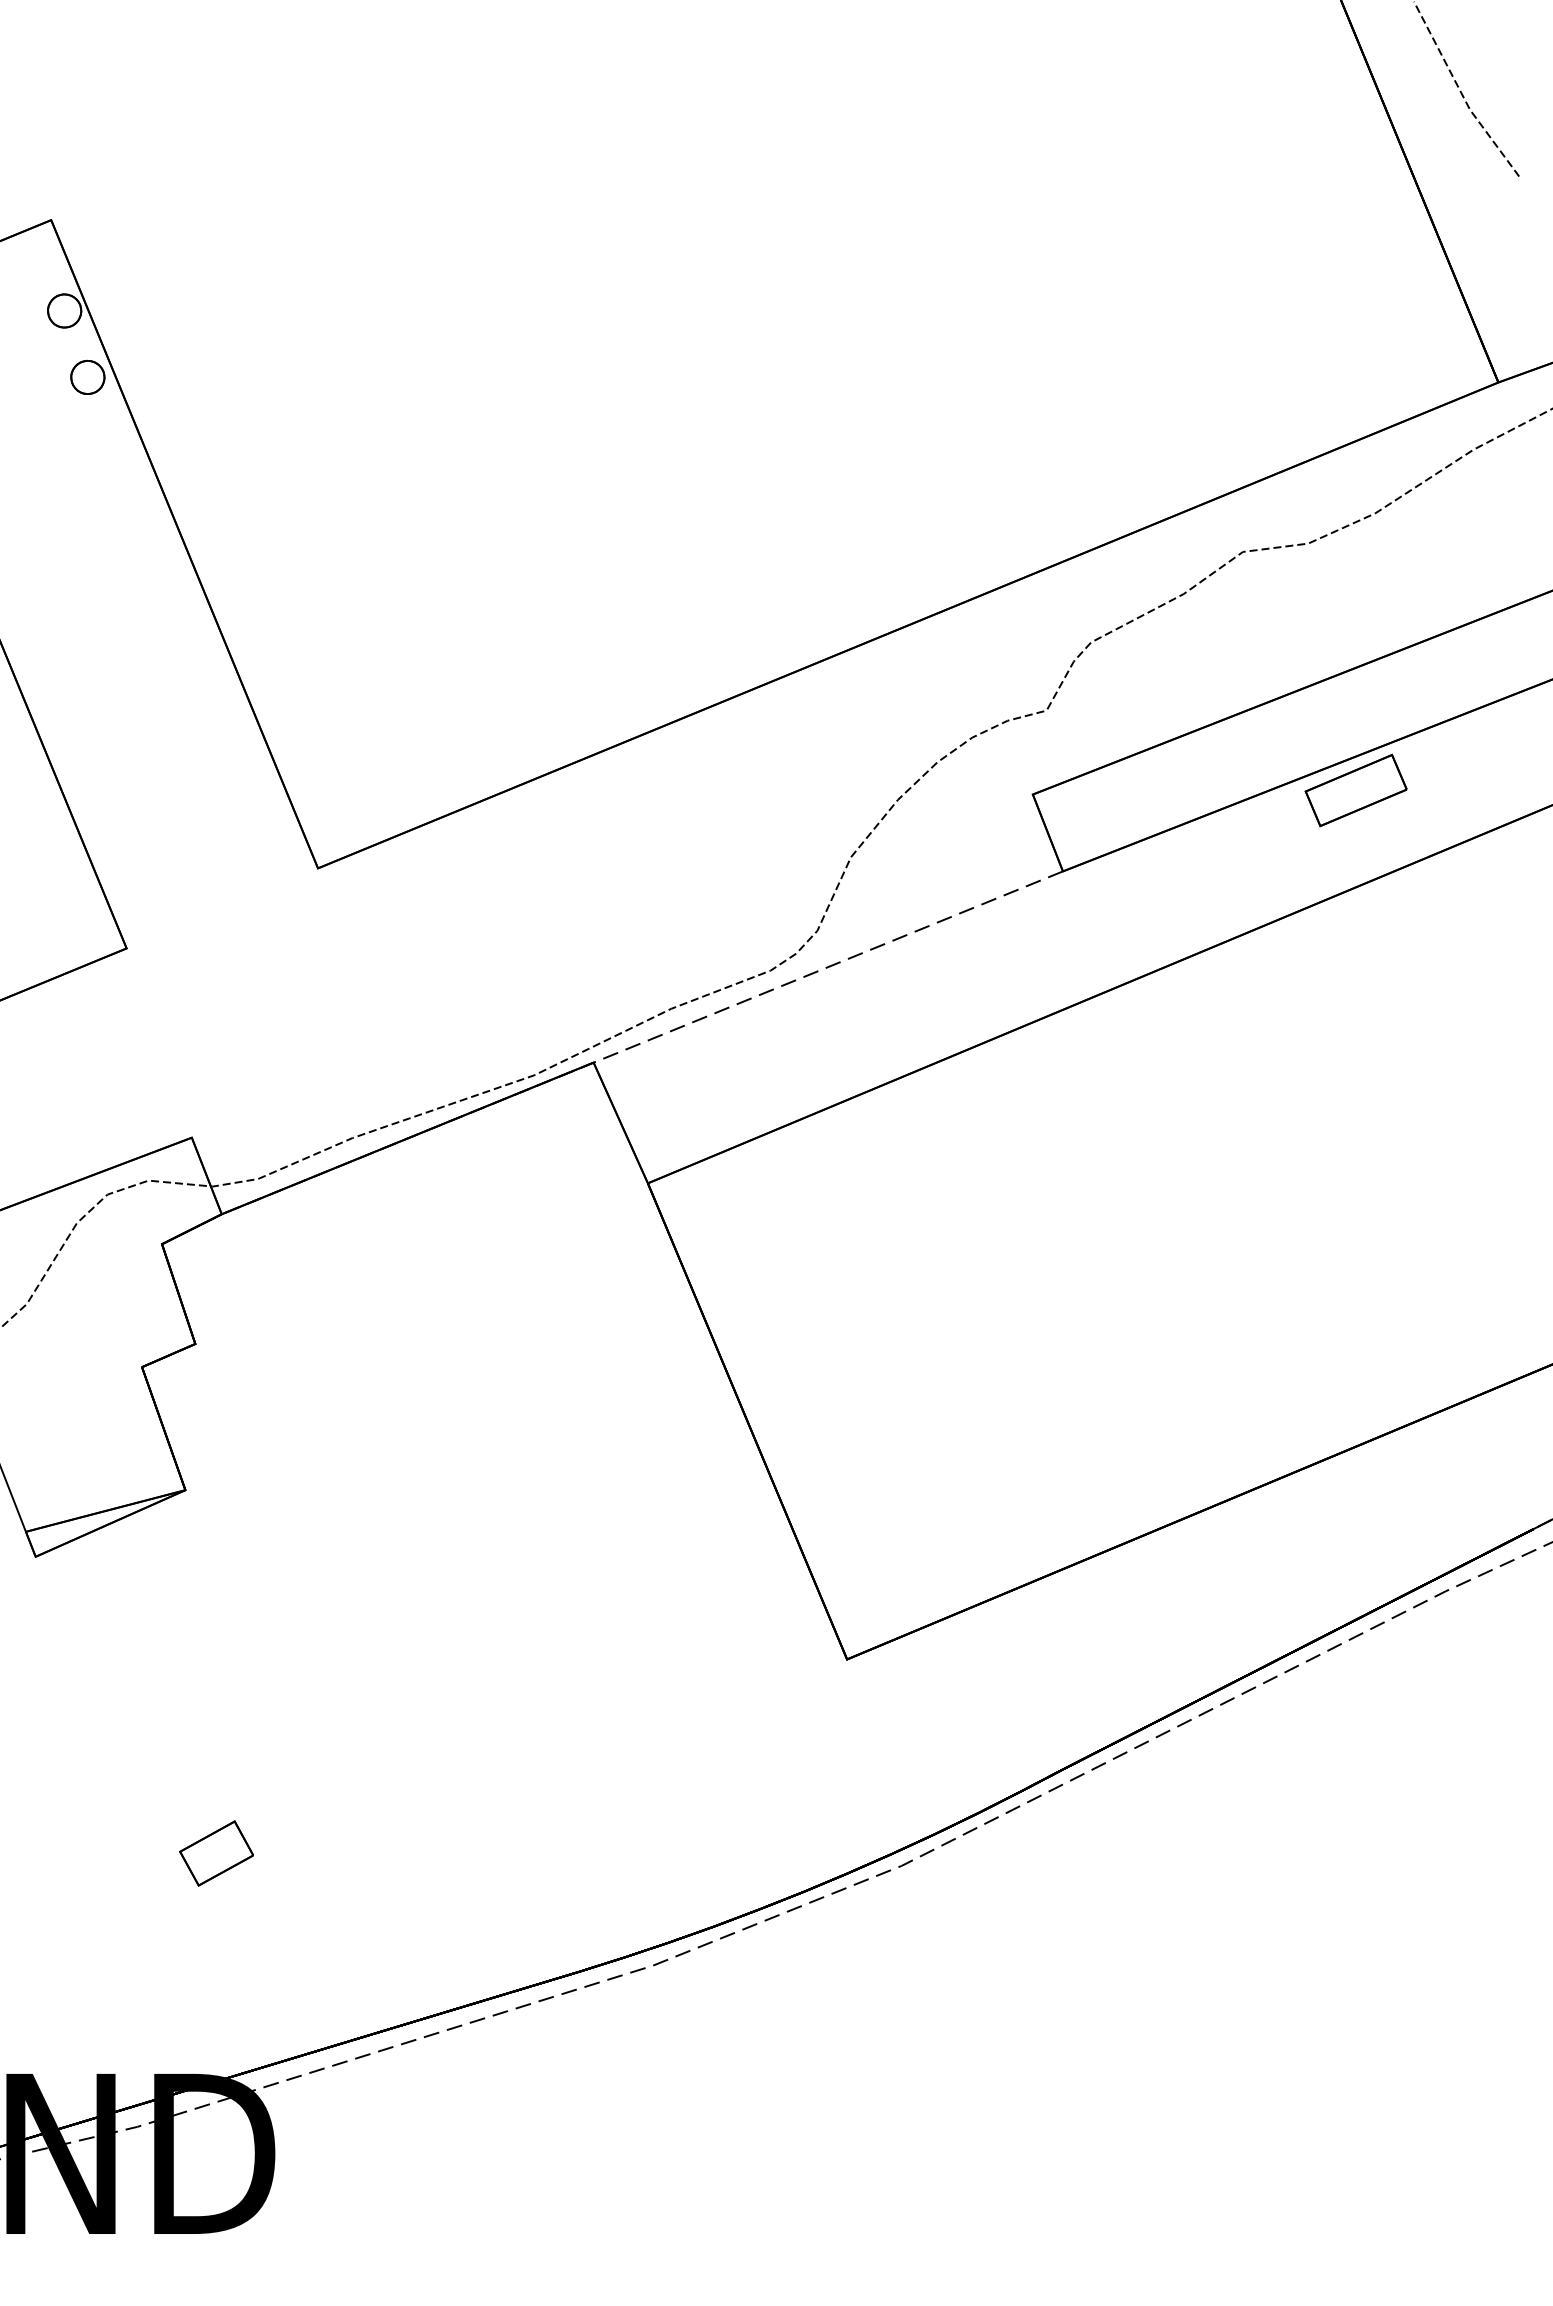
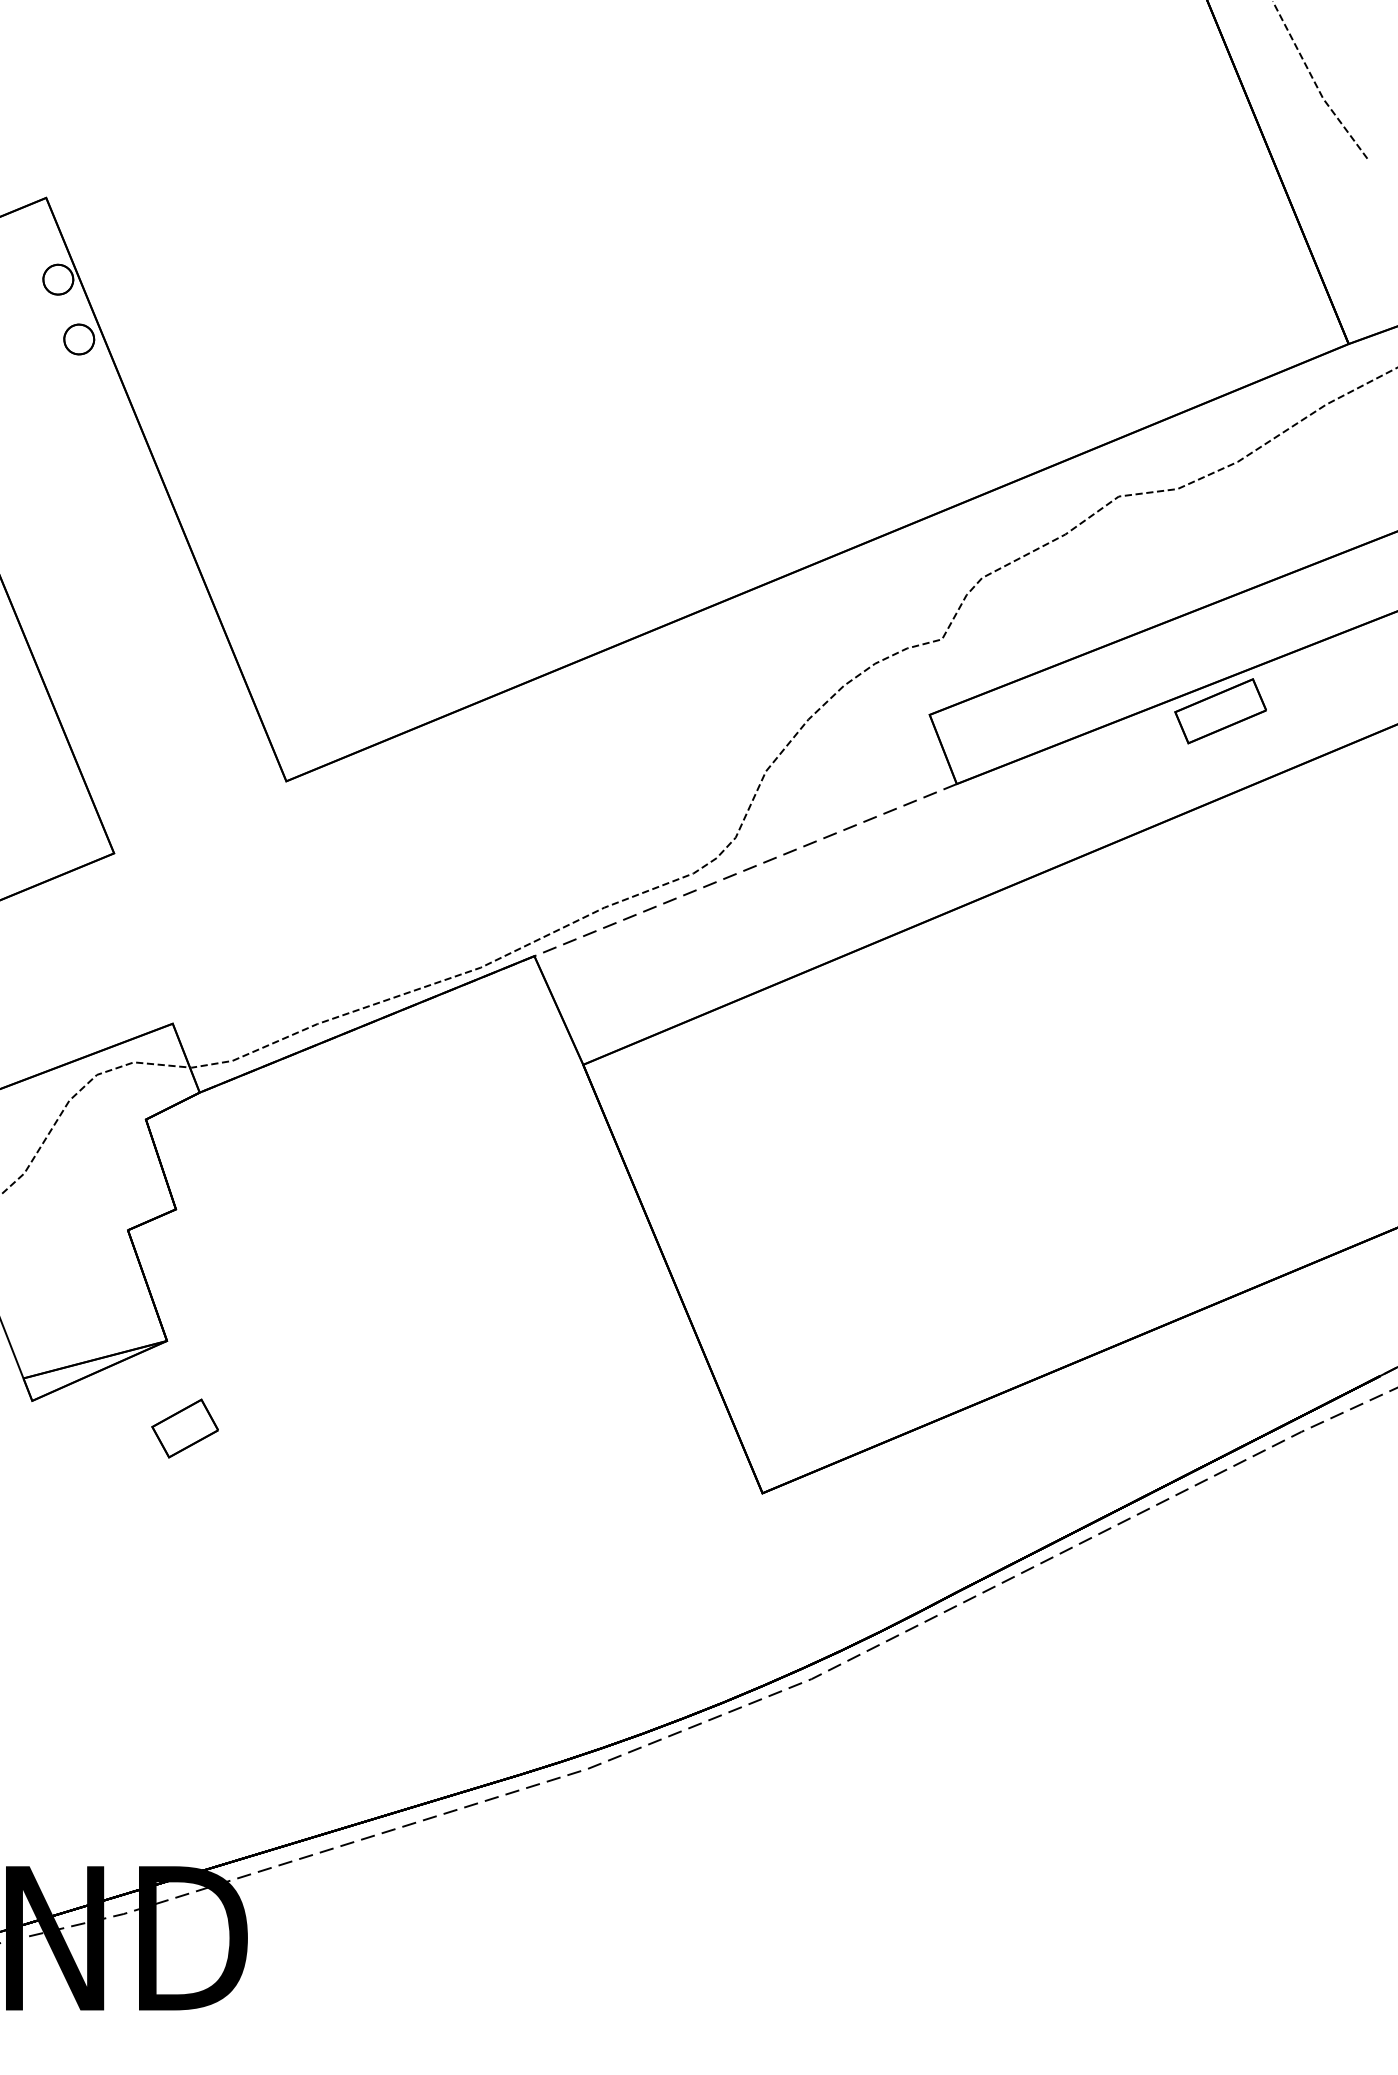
part: (216, 1853) -> (185, 1428), moved

